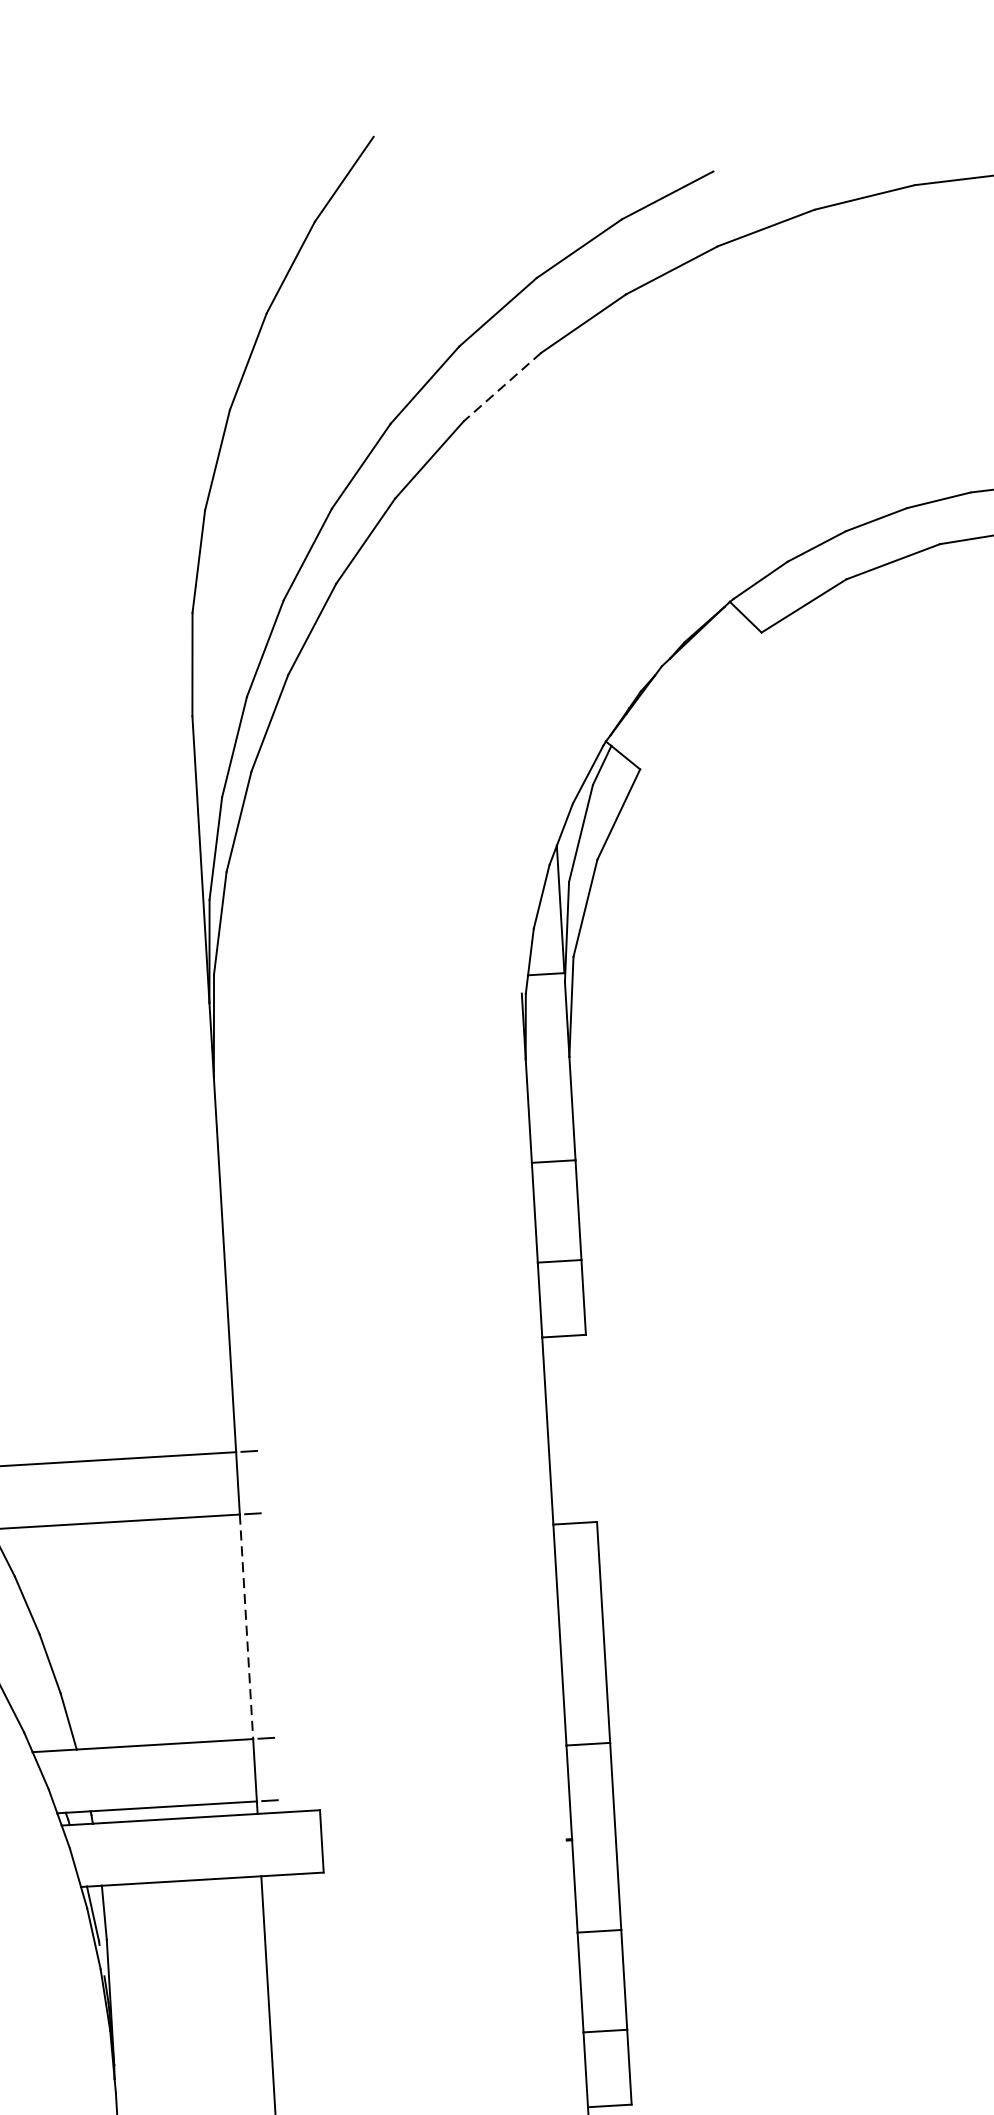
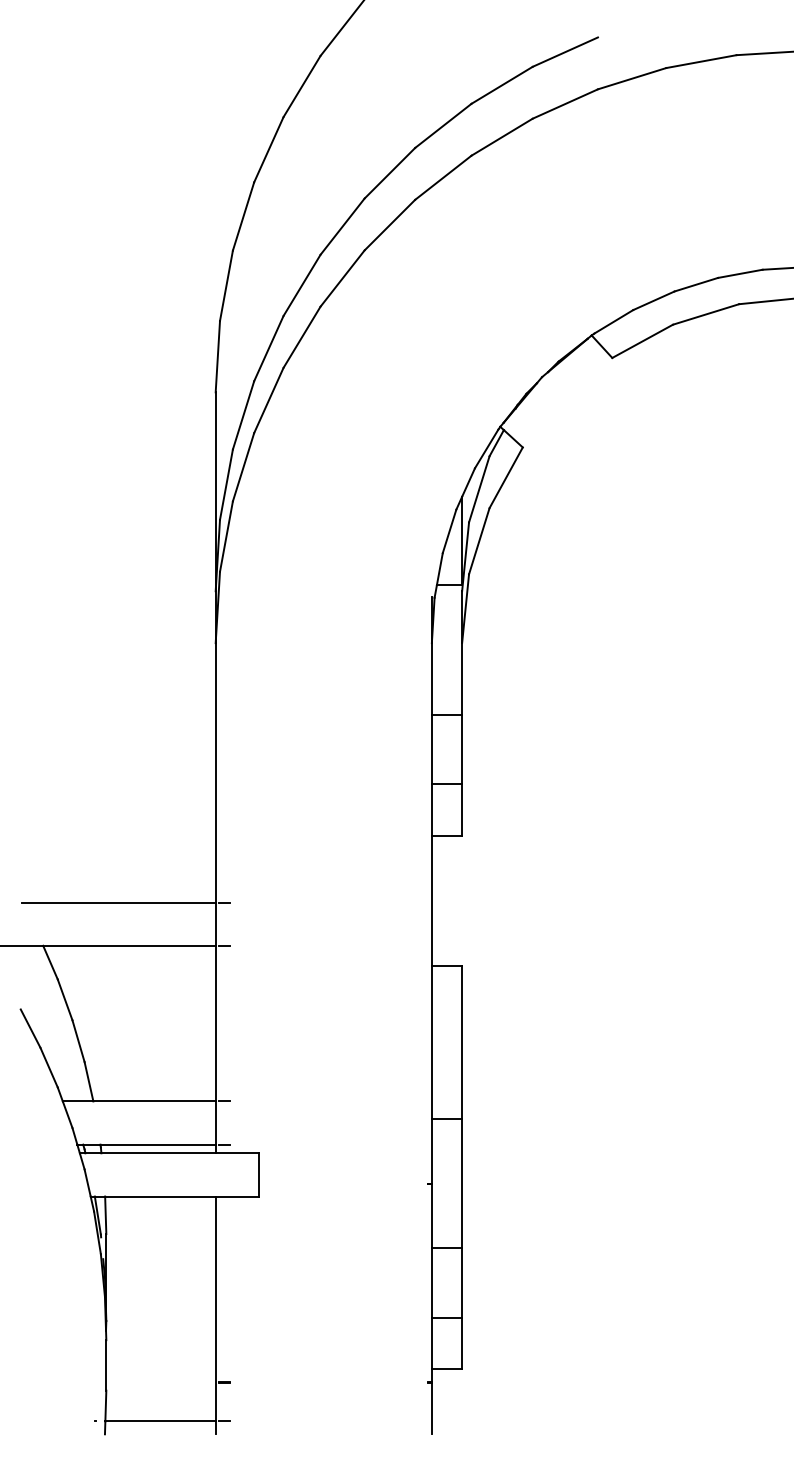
line: (502, 386) -> (443, 177), dashed -> solid
line: (246, 1626) -> (215, 1023), dashed -> solid

